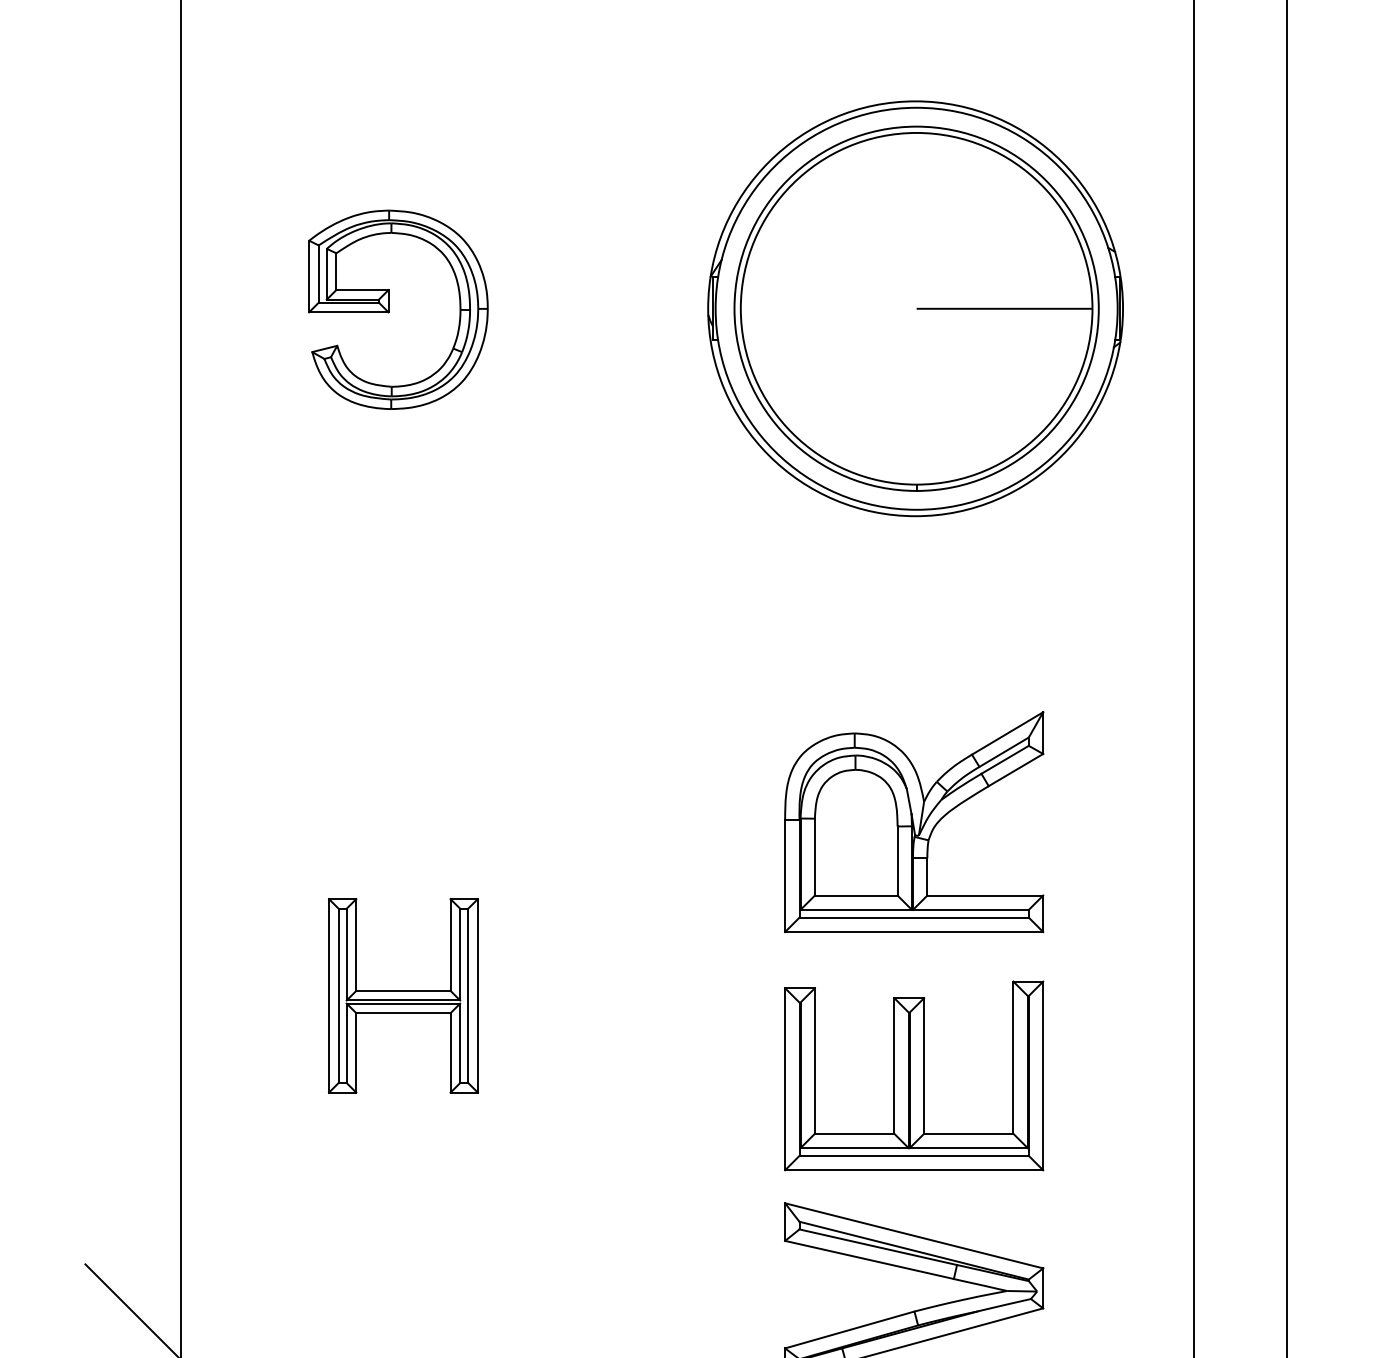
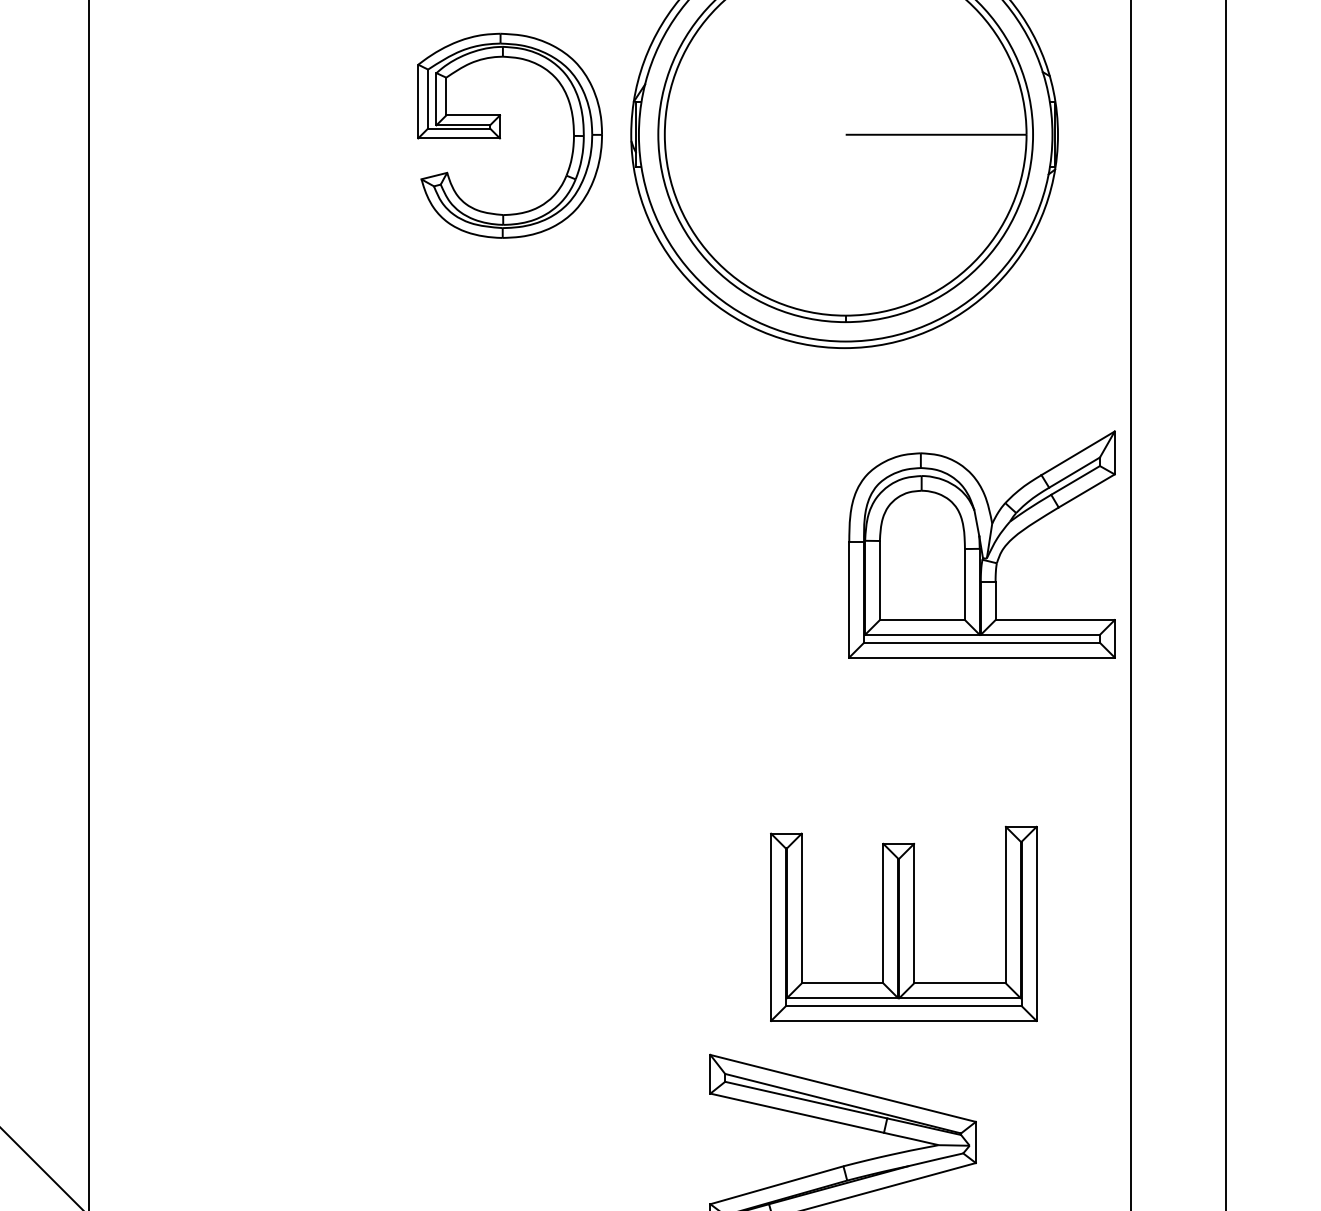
part: (389, 309) -> (500, 135), moved
part: (914, 822) -> (982, 544), moved
part: (403, 995) -> (317, 841), removed
part: (914, 1075) -> (904, 923), moved

